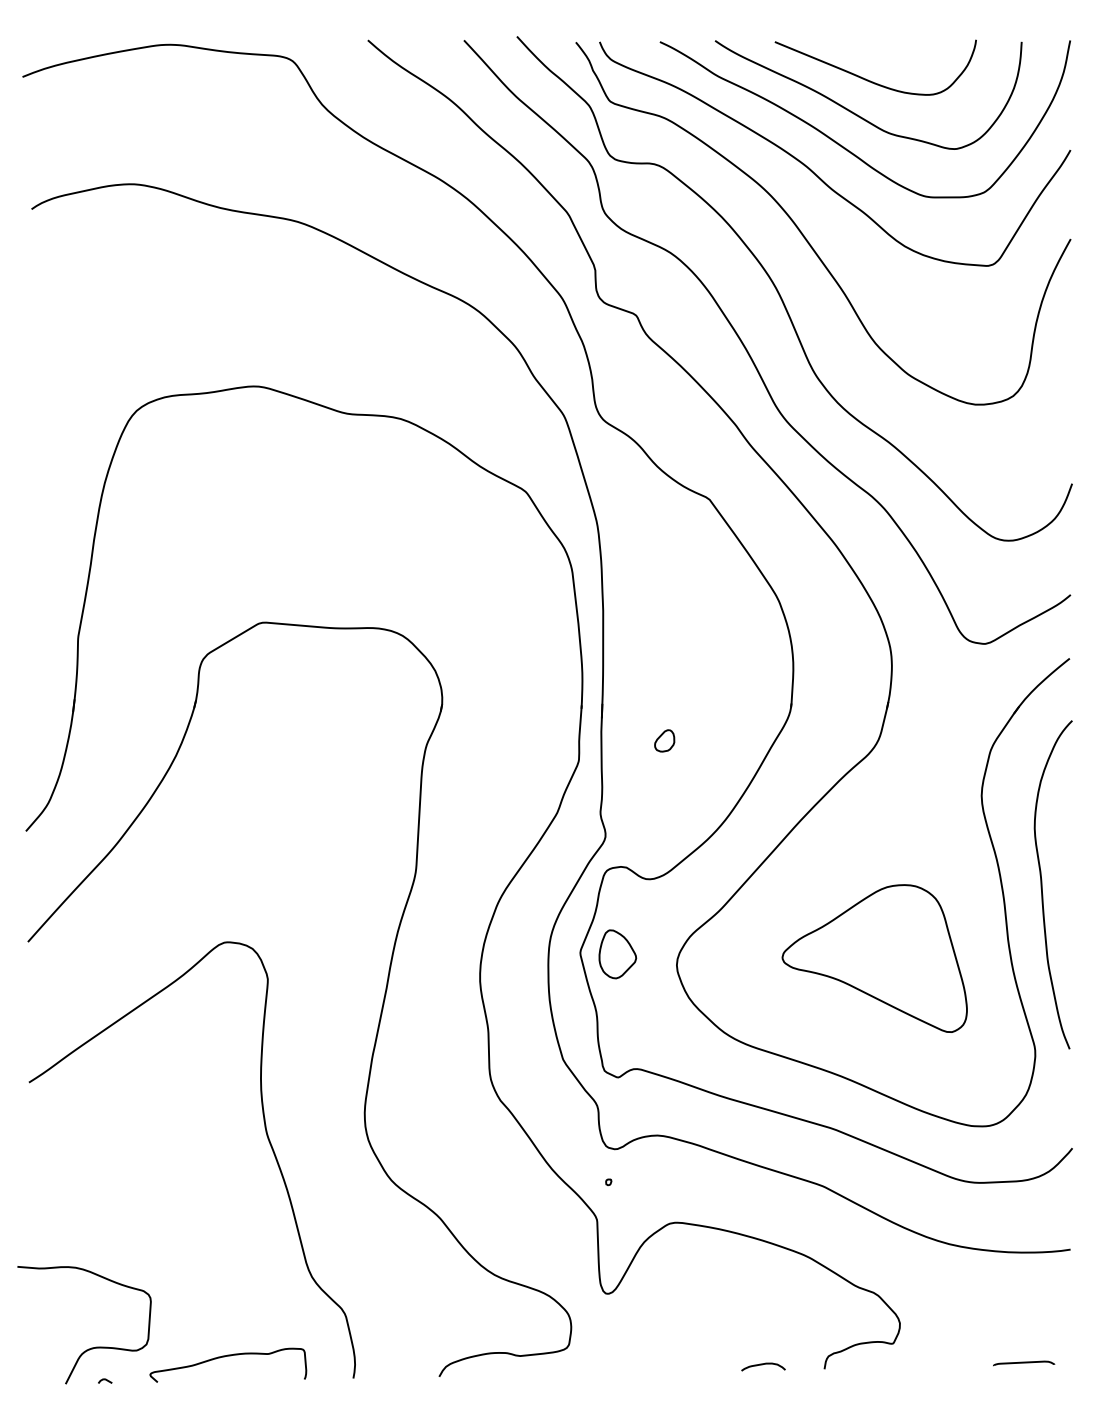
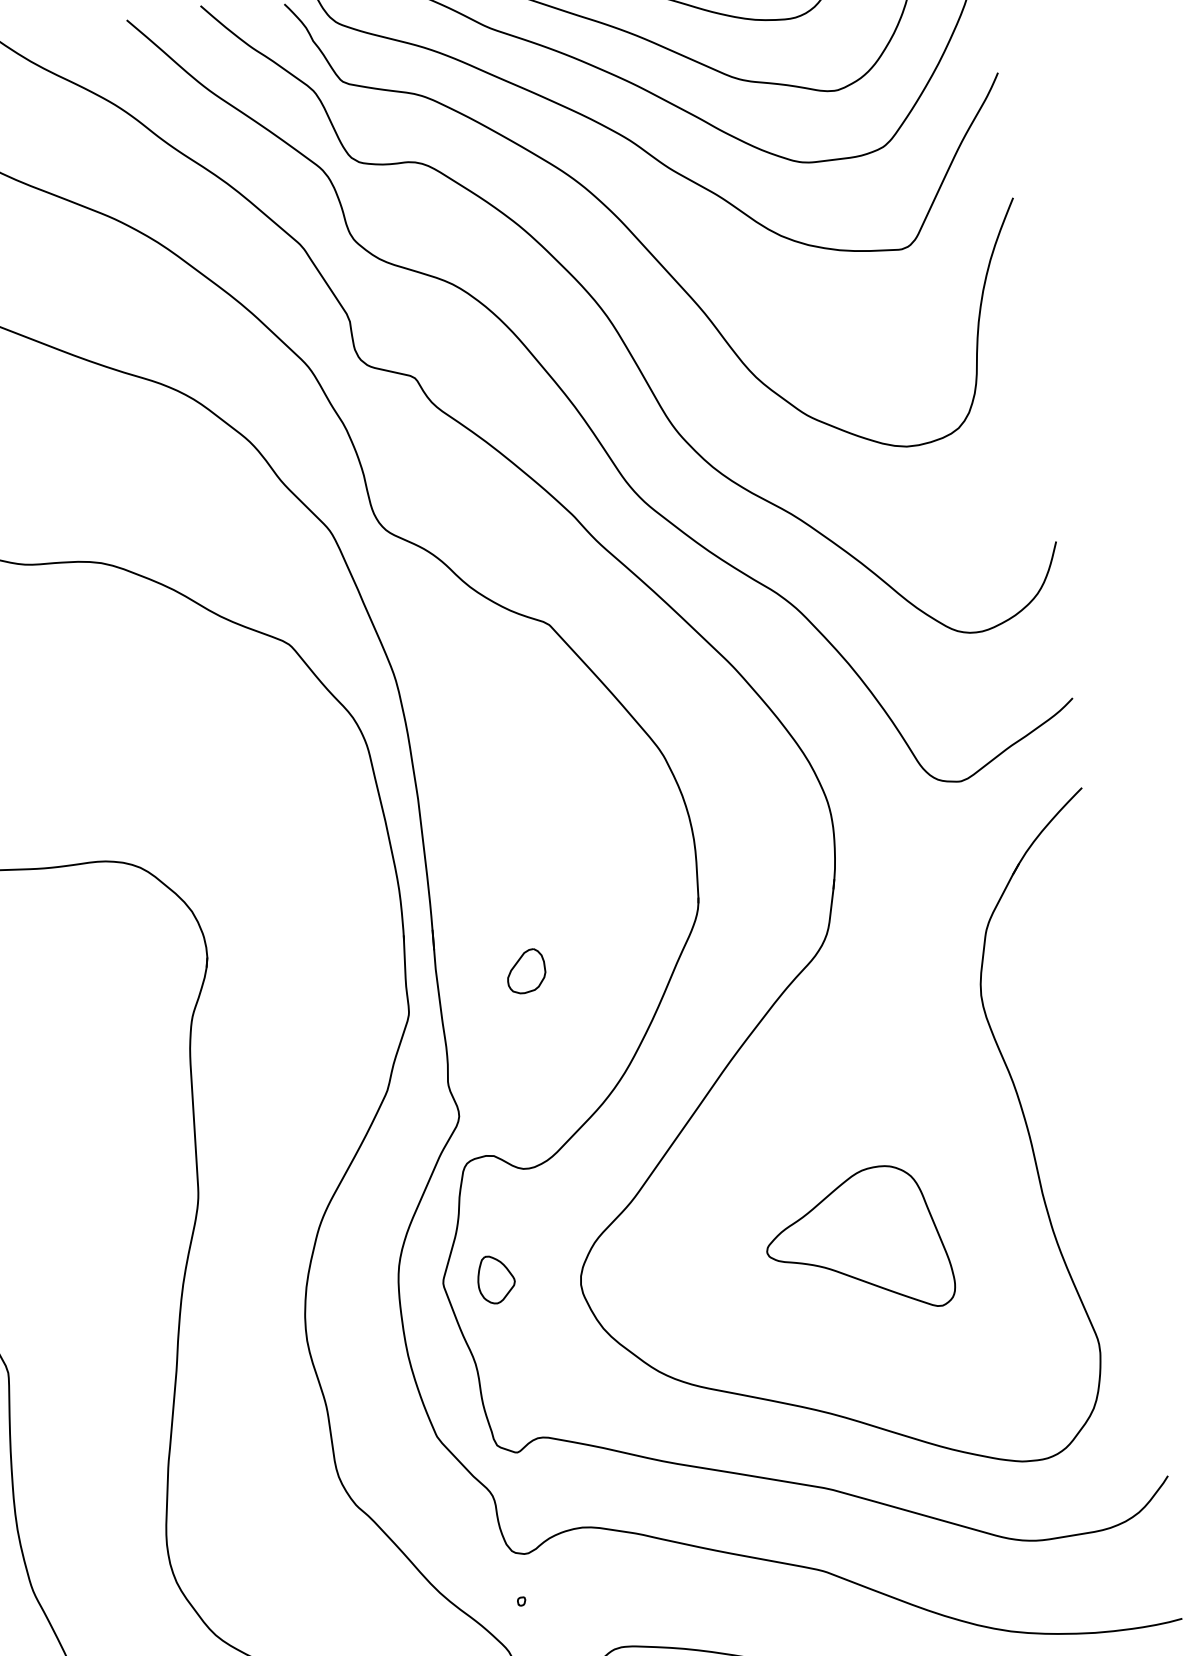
part: (664, 740) -> (525, 970), size x1.4
curve: (1042, 884) -> (1081, 1110), removed
part: (617, 954) -> (495, 1279), size x0.7
part: (874, 958) -> (857, 1242), size x0.7

